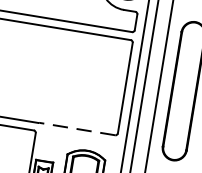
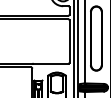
line: (76, 128) -> (50, 63), dashed -> solid

